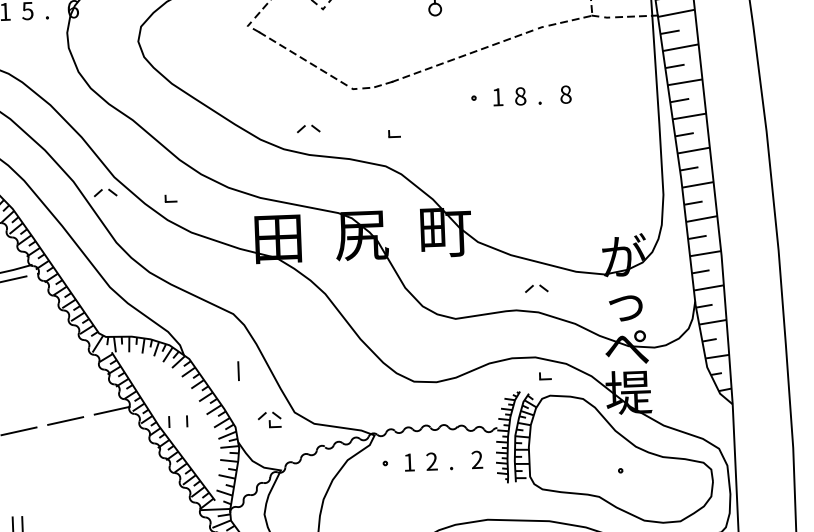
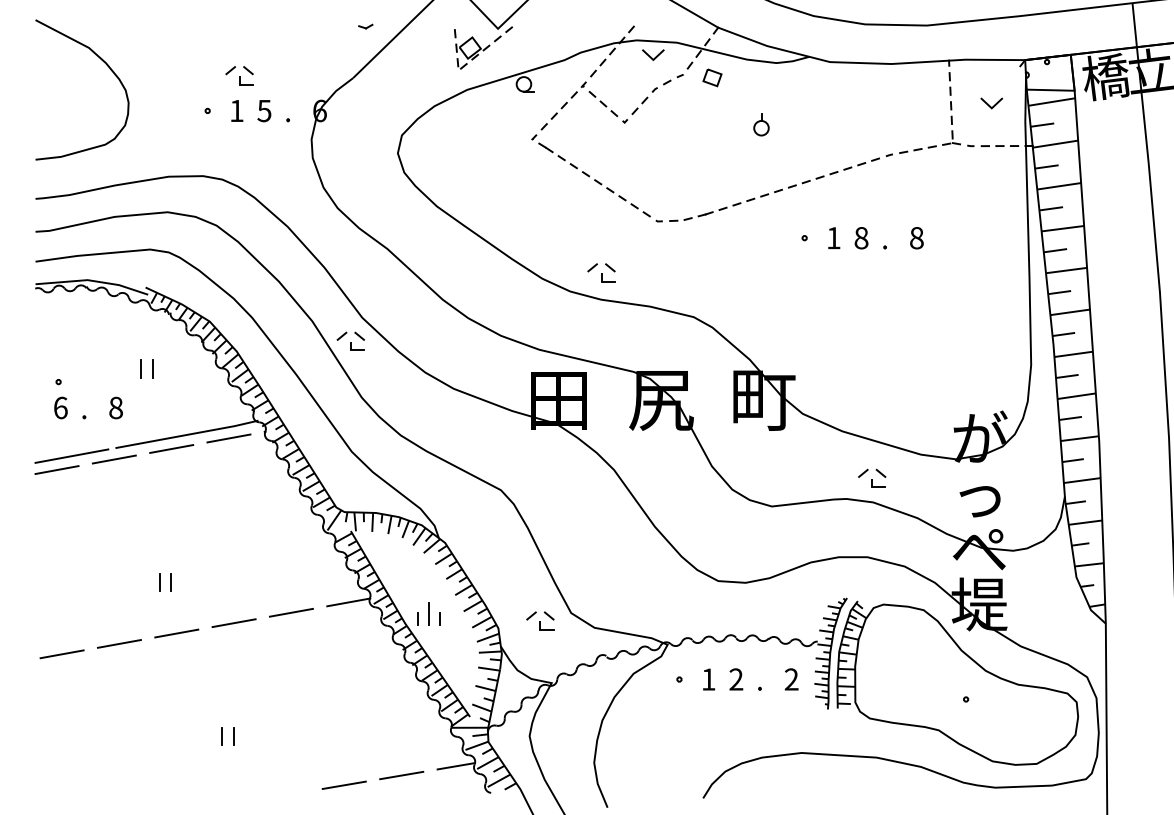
part: (394, 133) -> (608, 277), moved
part: (171, 198) -> (357, 346), moved
line: (238, 370) -> (428, 613), moved
part: (545, 376) -> (878, 483), moved

